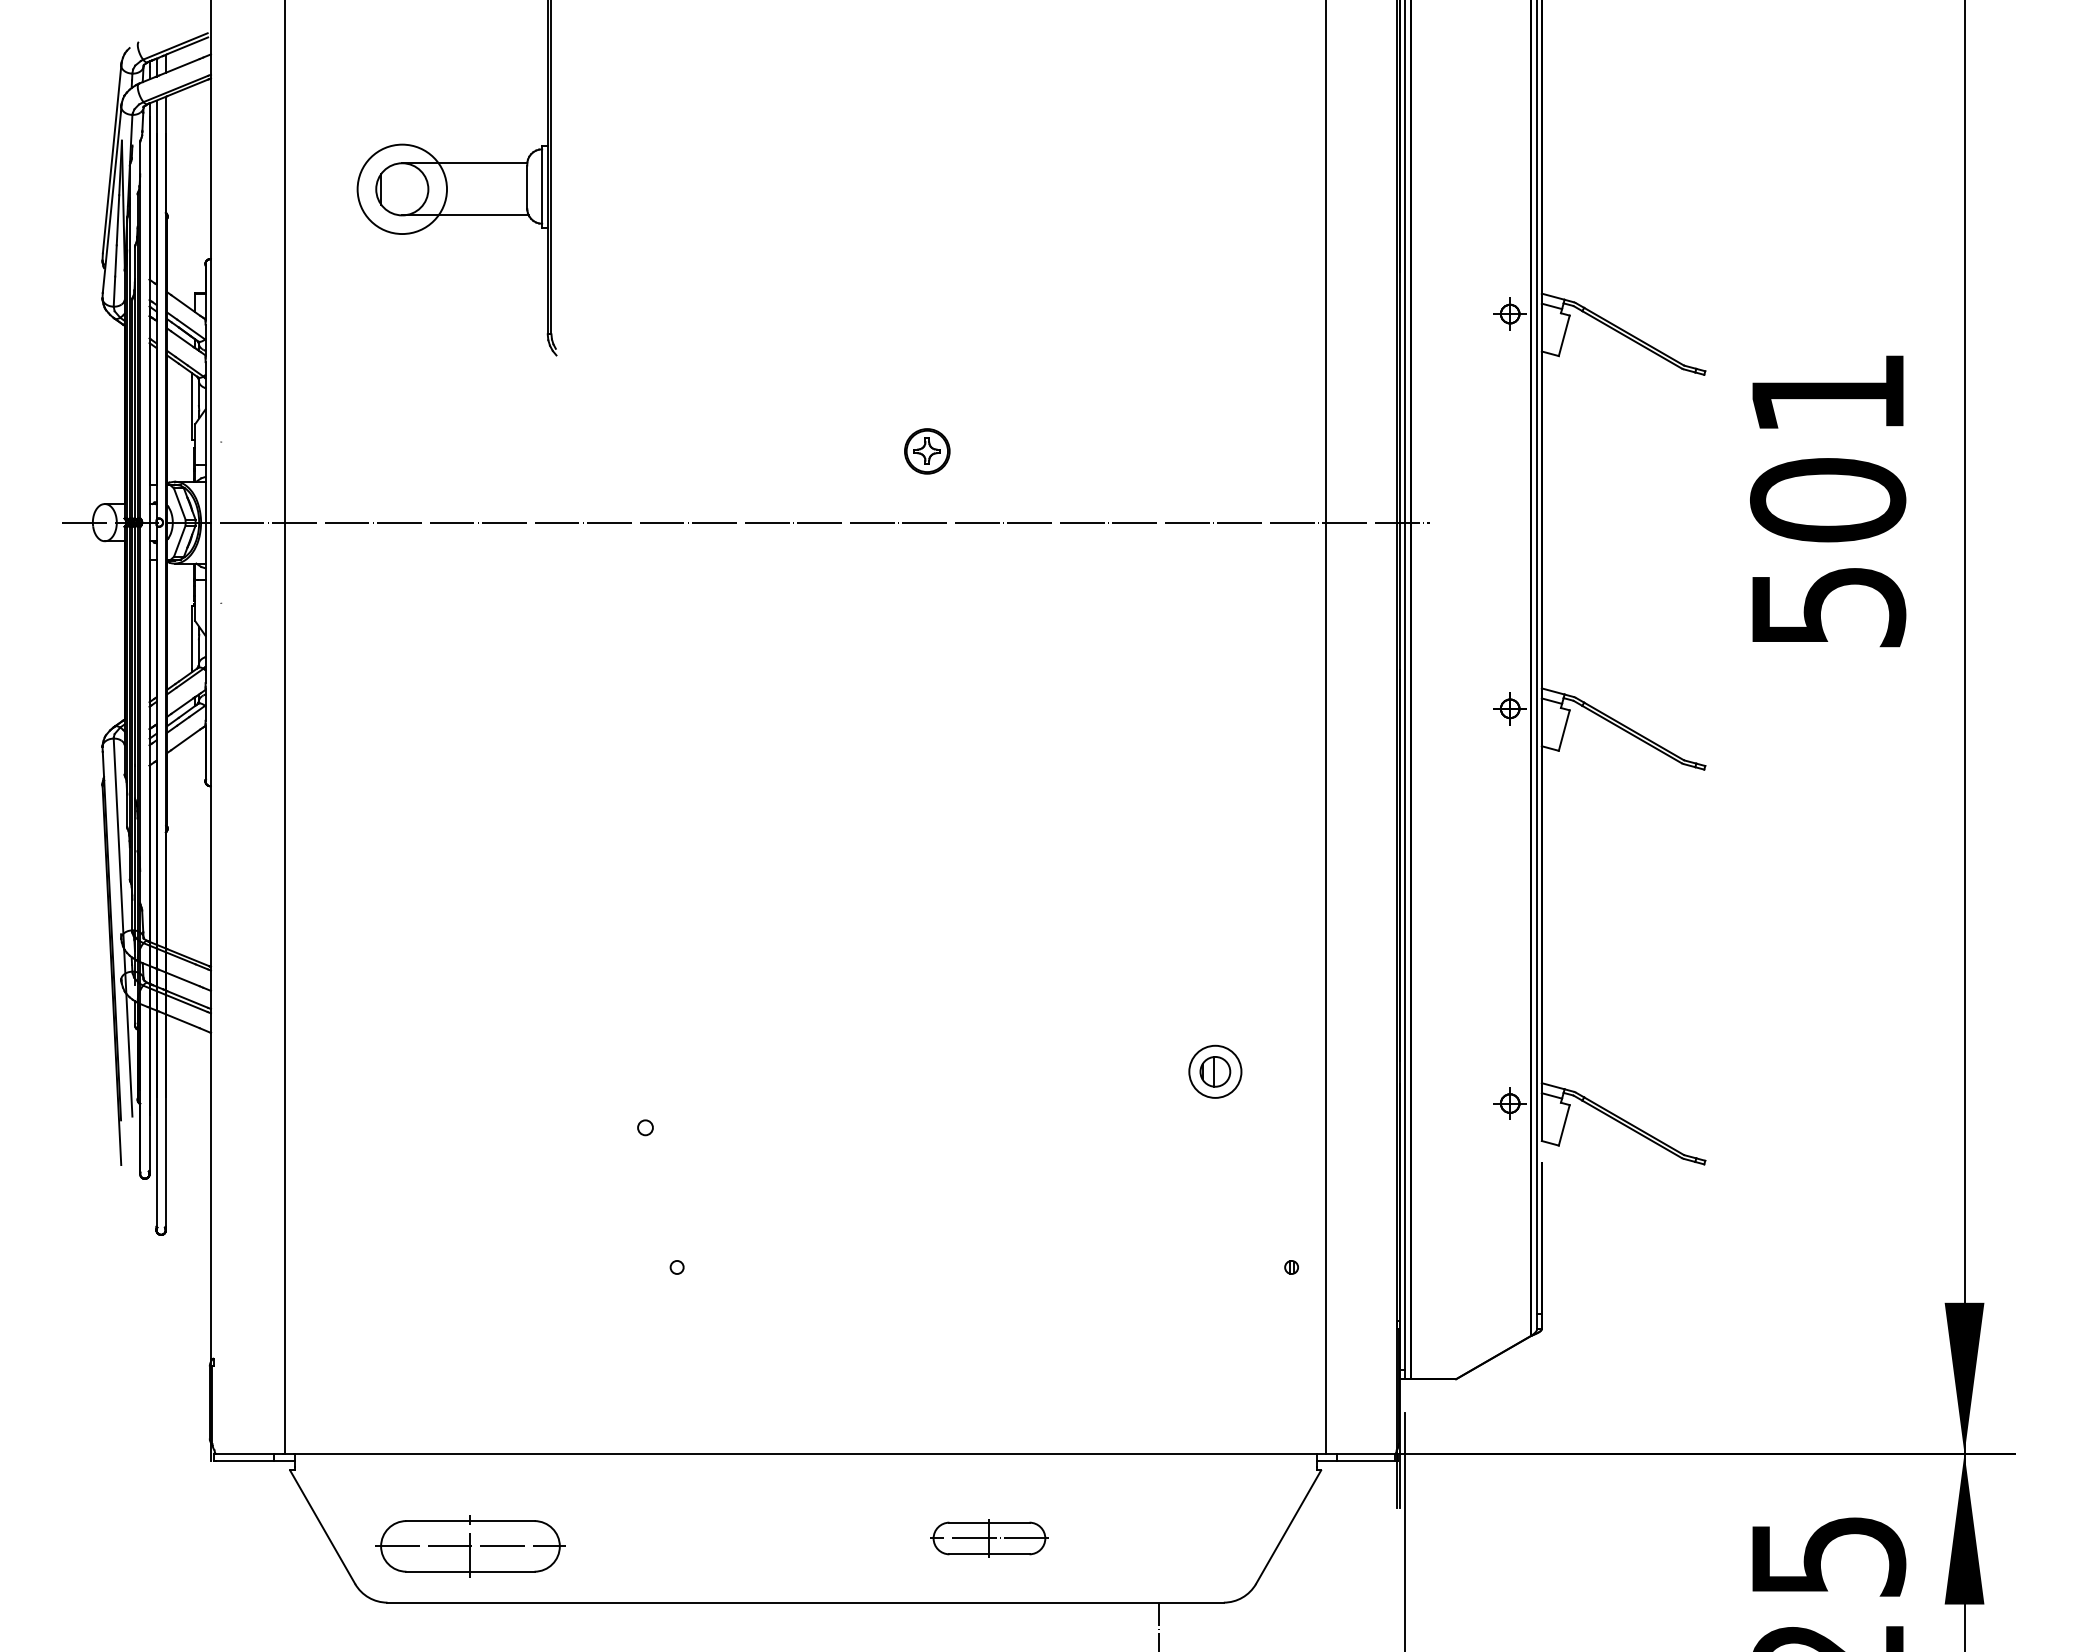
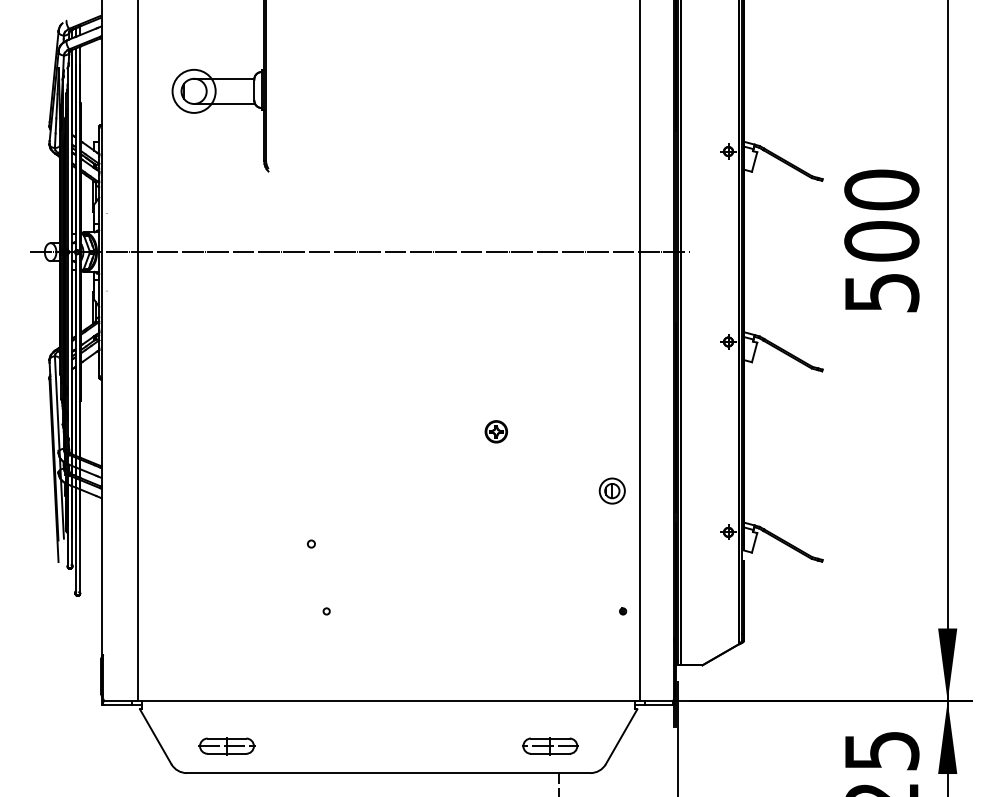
text: (1827, 392) -> (881, 189), 501 -> 500
part: (925, 450) -> (495, 431), moved
part: (1213, 1070) -> (611, 490), moved
part: (989, 1539) -> (550, 746), moved
part: (469, 1547) -> (226, 746), size x0.62

